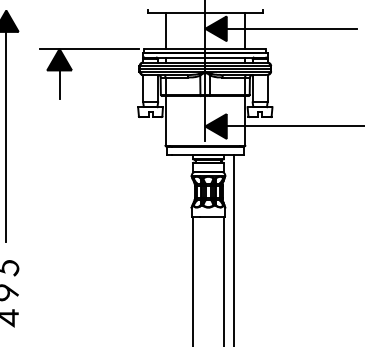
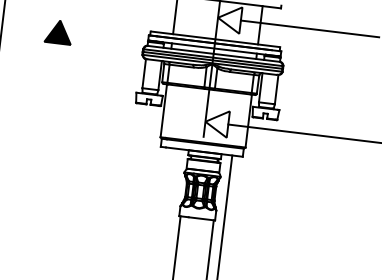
fill: (215, 28) -> (228, 18), removed
line: (89, 49) -> (92, 24), removed
line: (59, 84) -> (55, 58), removed
fill: (215, 126) -> (216, 123), removed

